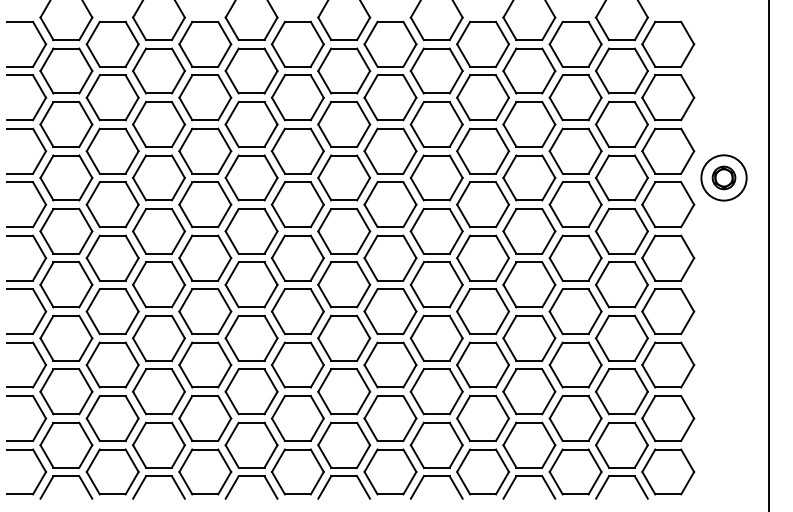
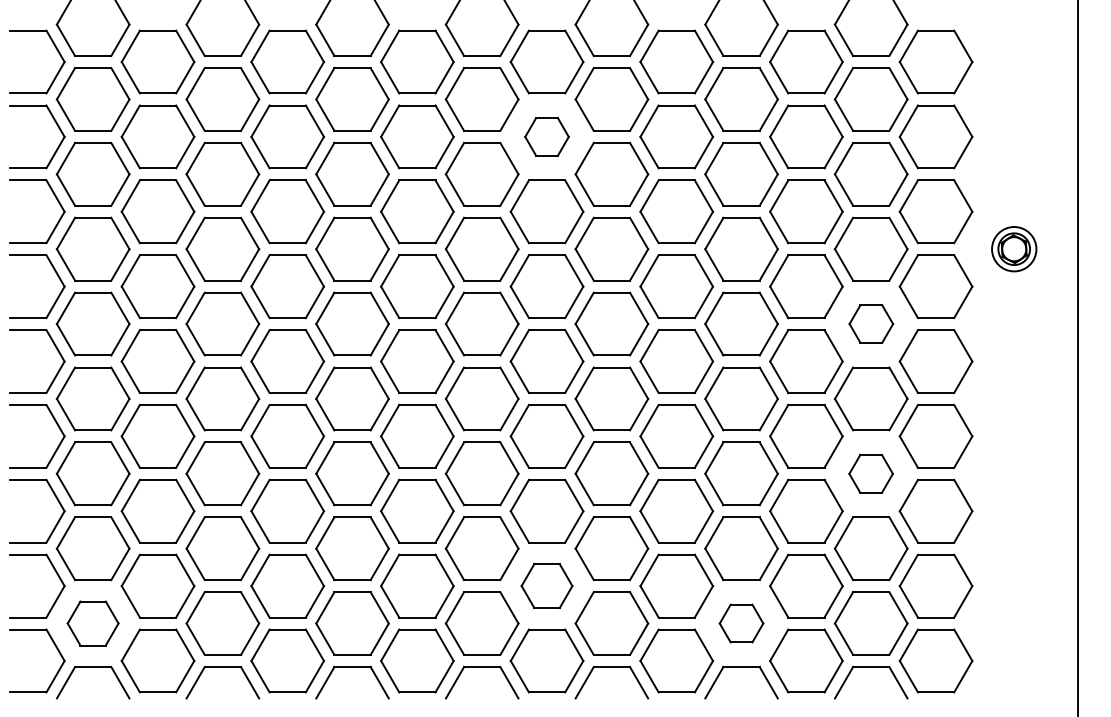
part: (390, 97) -> (546, 136), size x0.6
circle: (723, 177) -> (1013, 248), size x0.7
part: (622, 231) -> (871, 323), size x0.6
part: (621, 338) -> (870, 473), size x0.6
part: (390, 418) -> (546, 585), size x0.7
part: (65, 445) -> (92, 623), size x0.7
part: (529, 445) -> (741, 623), size x0.6

